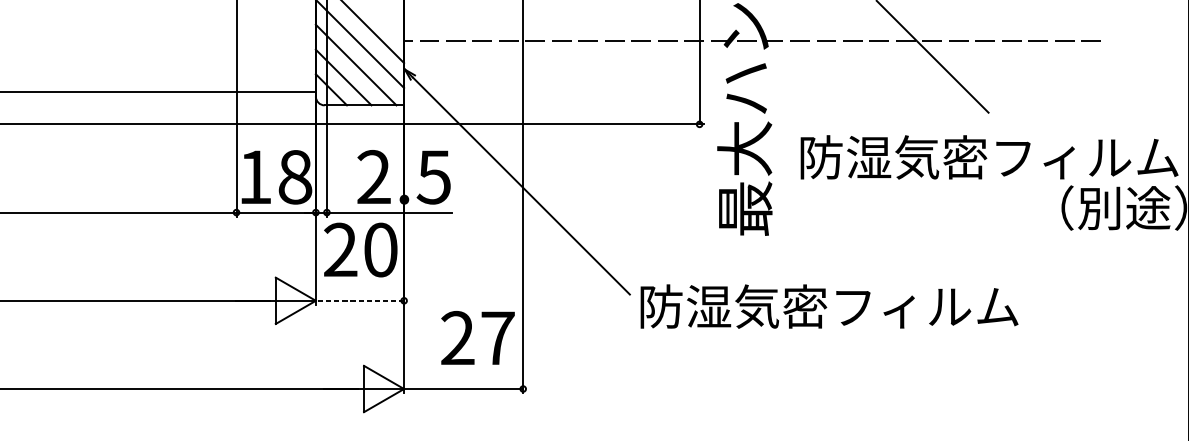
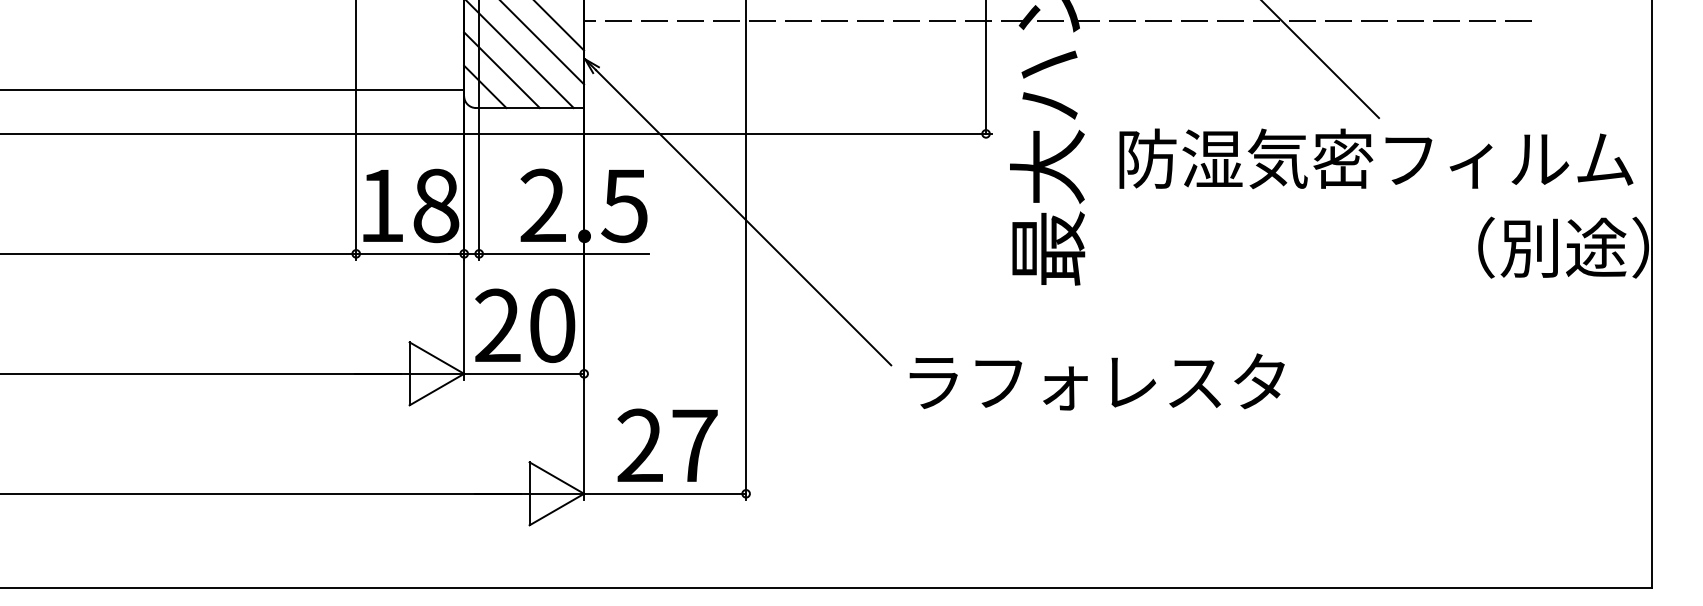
text: (989, 157) -> (1376, 158), moved
text: (360, 249) -> (525, 325), moved
line: (360, 300) -> (524, 373), dashed -> solid
text: (829, 306) -> (1162, 381), 防湿気密フィルム -> ラフォレスタ
text: (477, 337) -> (667, 444), moved

